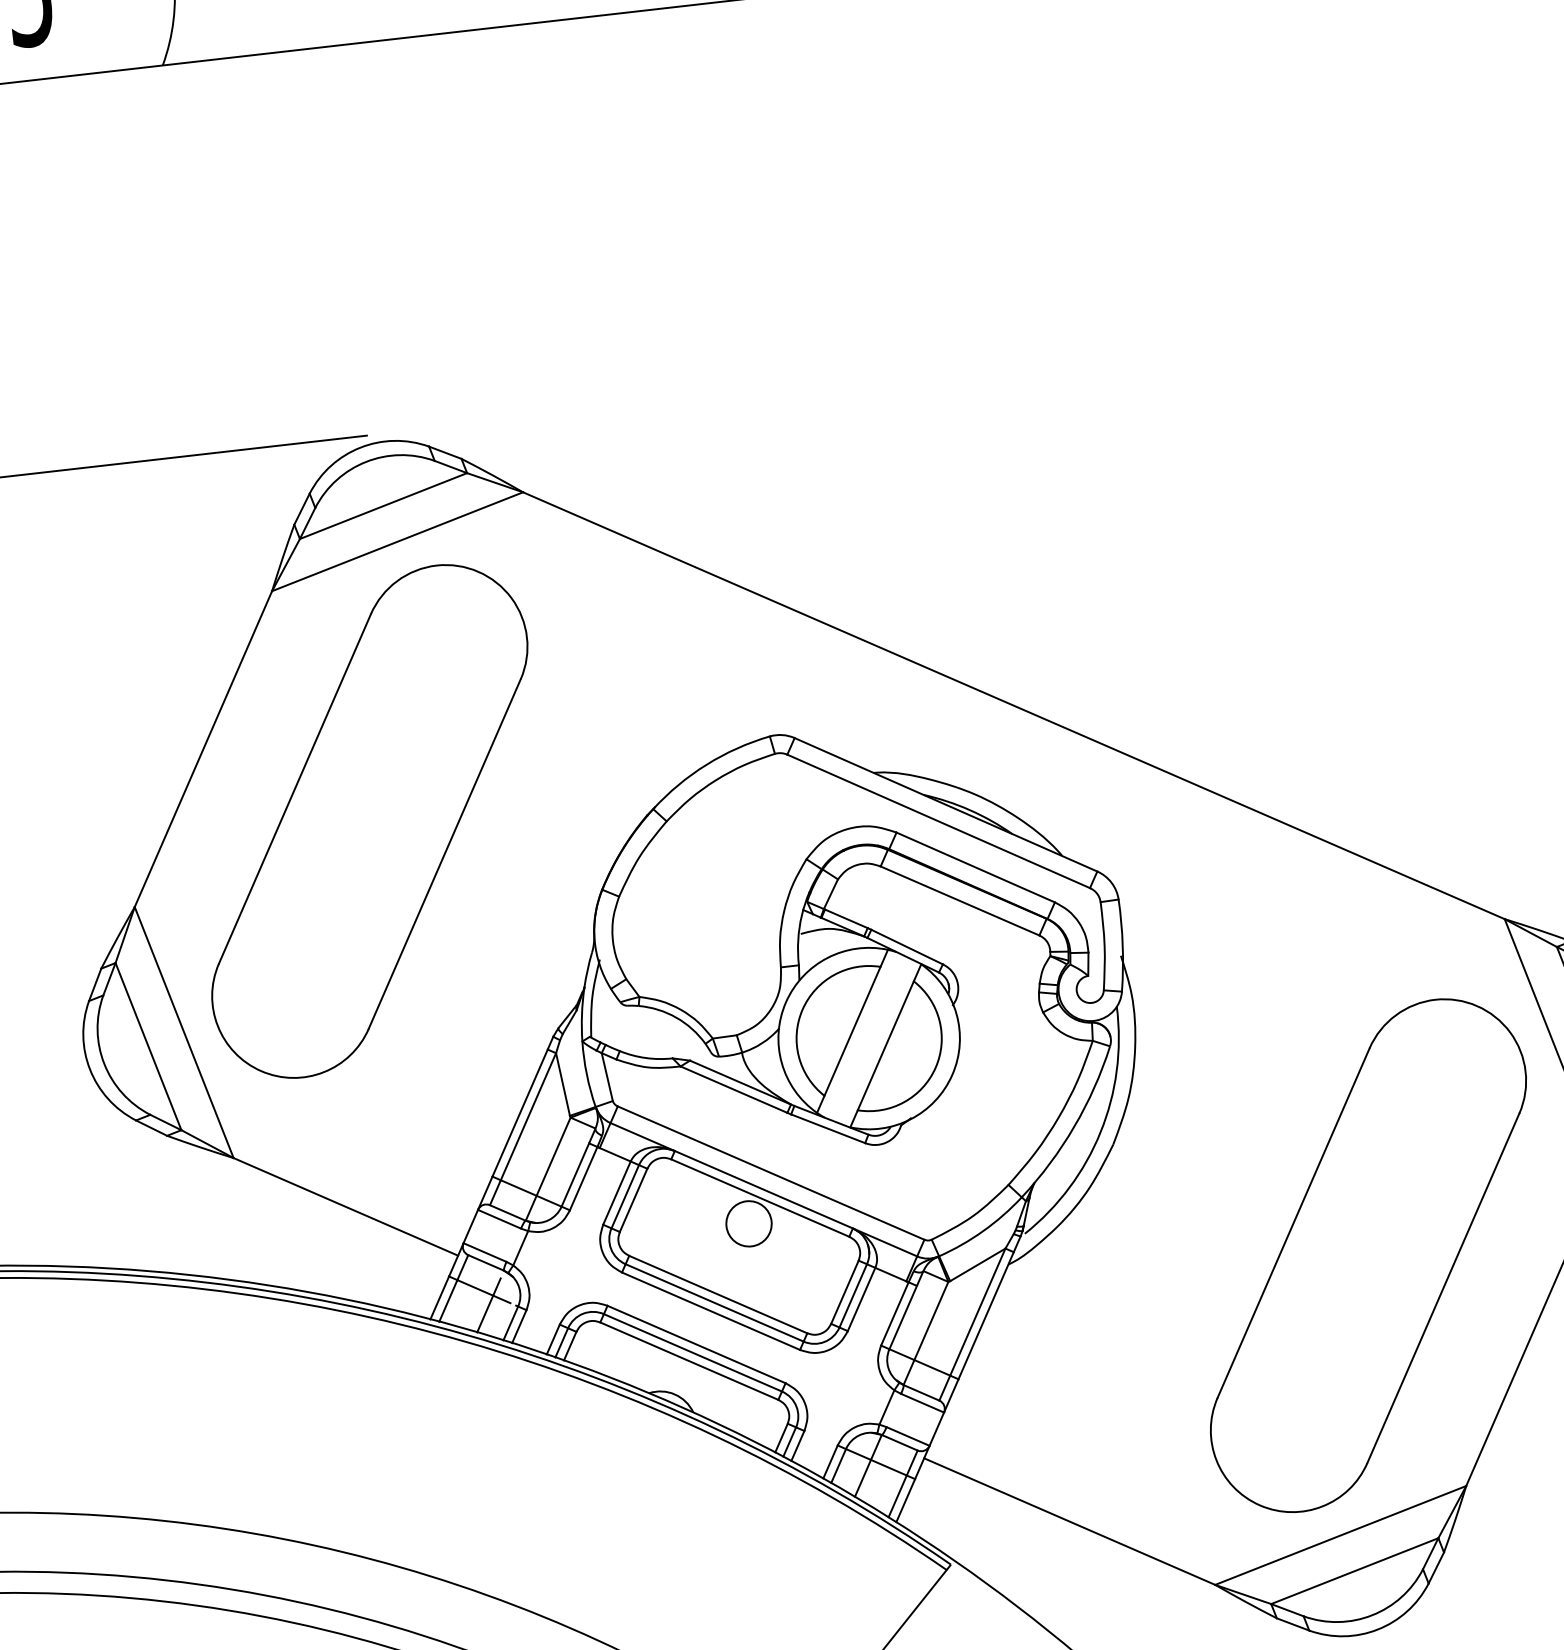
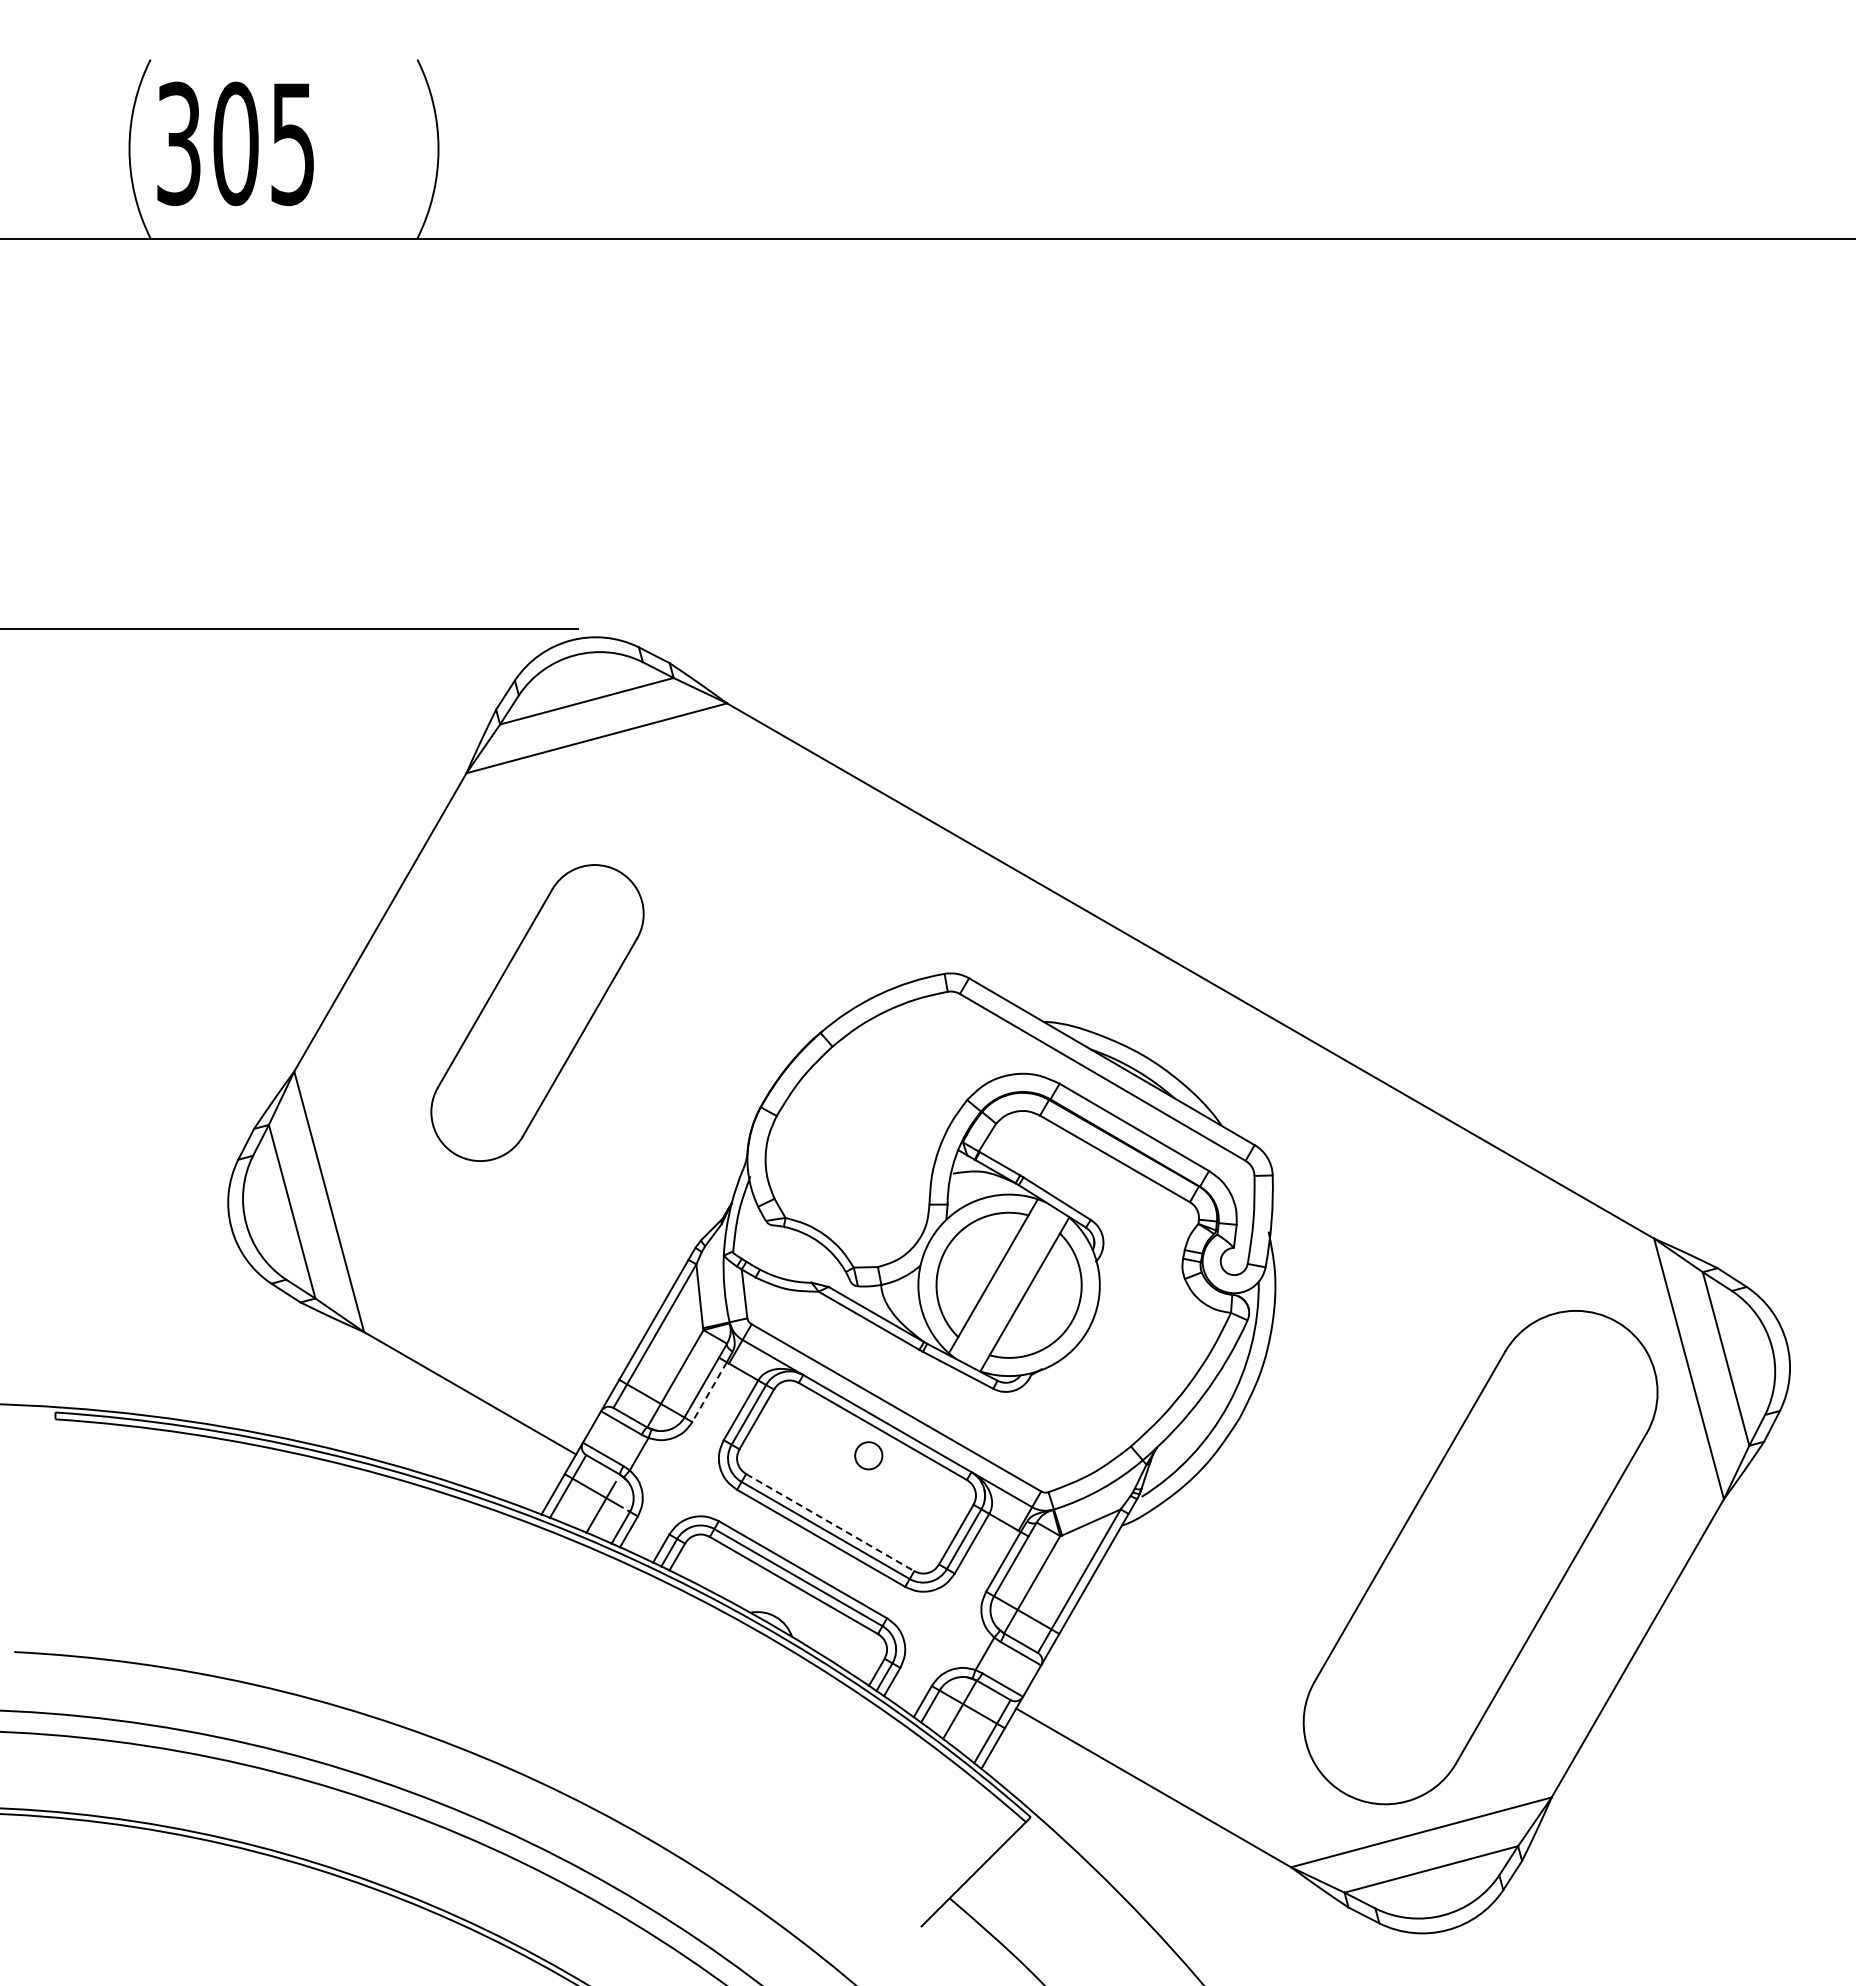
part: (369, 820) -> (537, 1012), size x0.6
line: (583, 1178) -> (709, 1392), solid -> dashed
circle: (748, 1223) -> (868, 1455), size x0.6
line: (718, 1294) -> (830, 1522), solid -> dashed

